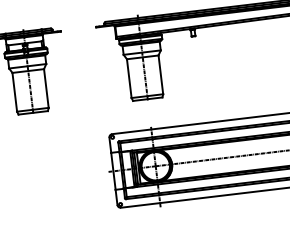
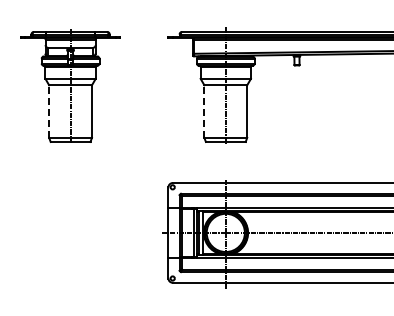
line: (129, 78) -> (204, 111), solid -> dashed
line: (15, 92) -> (49, 111), solid -> dashed

